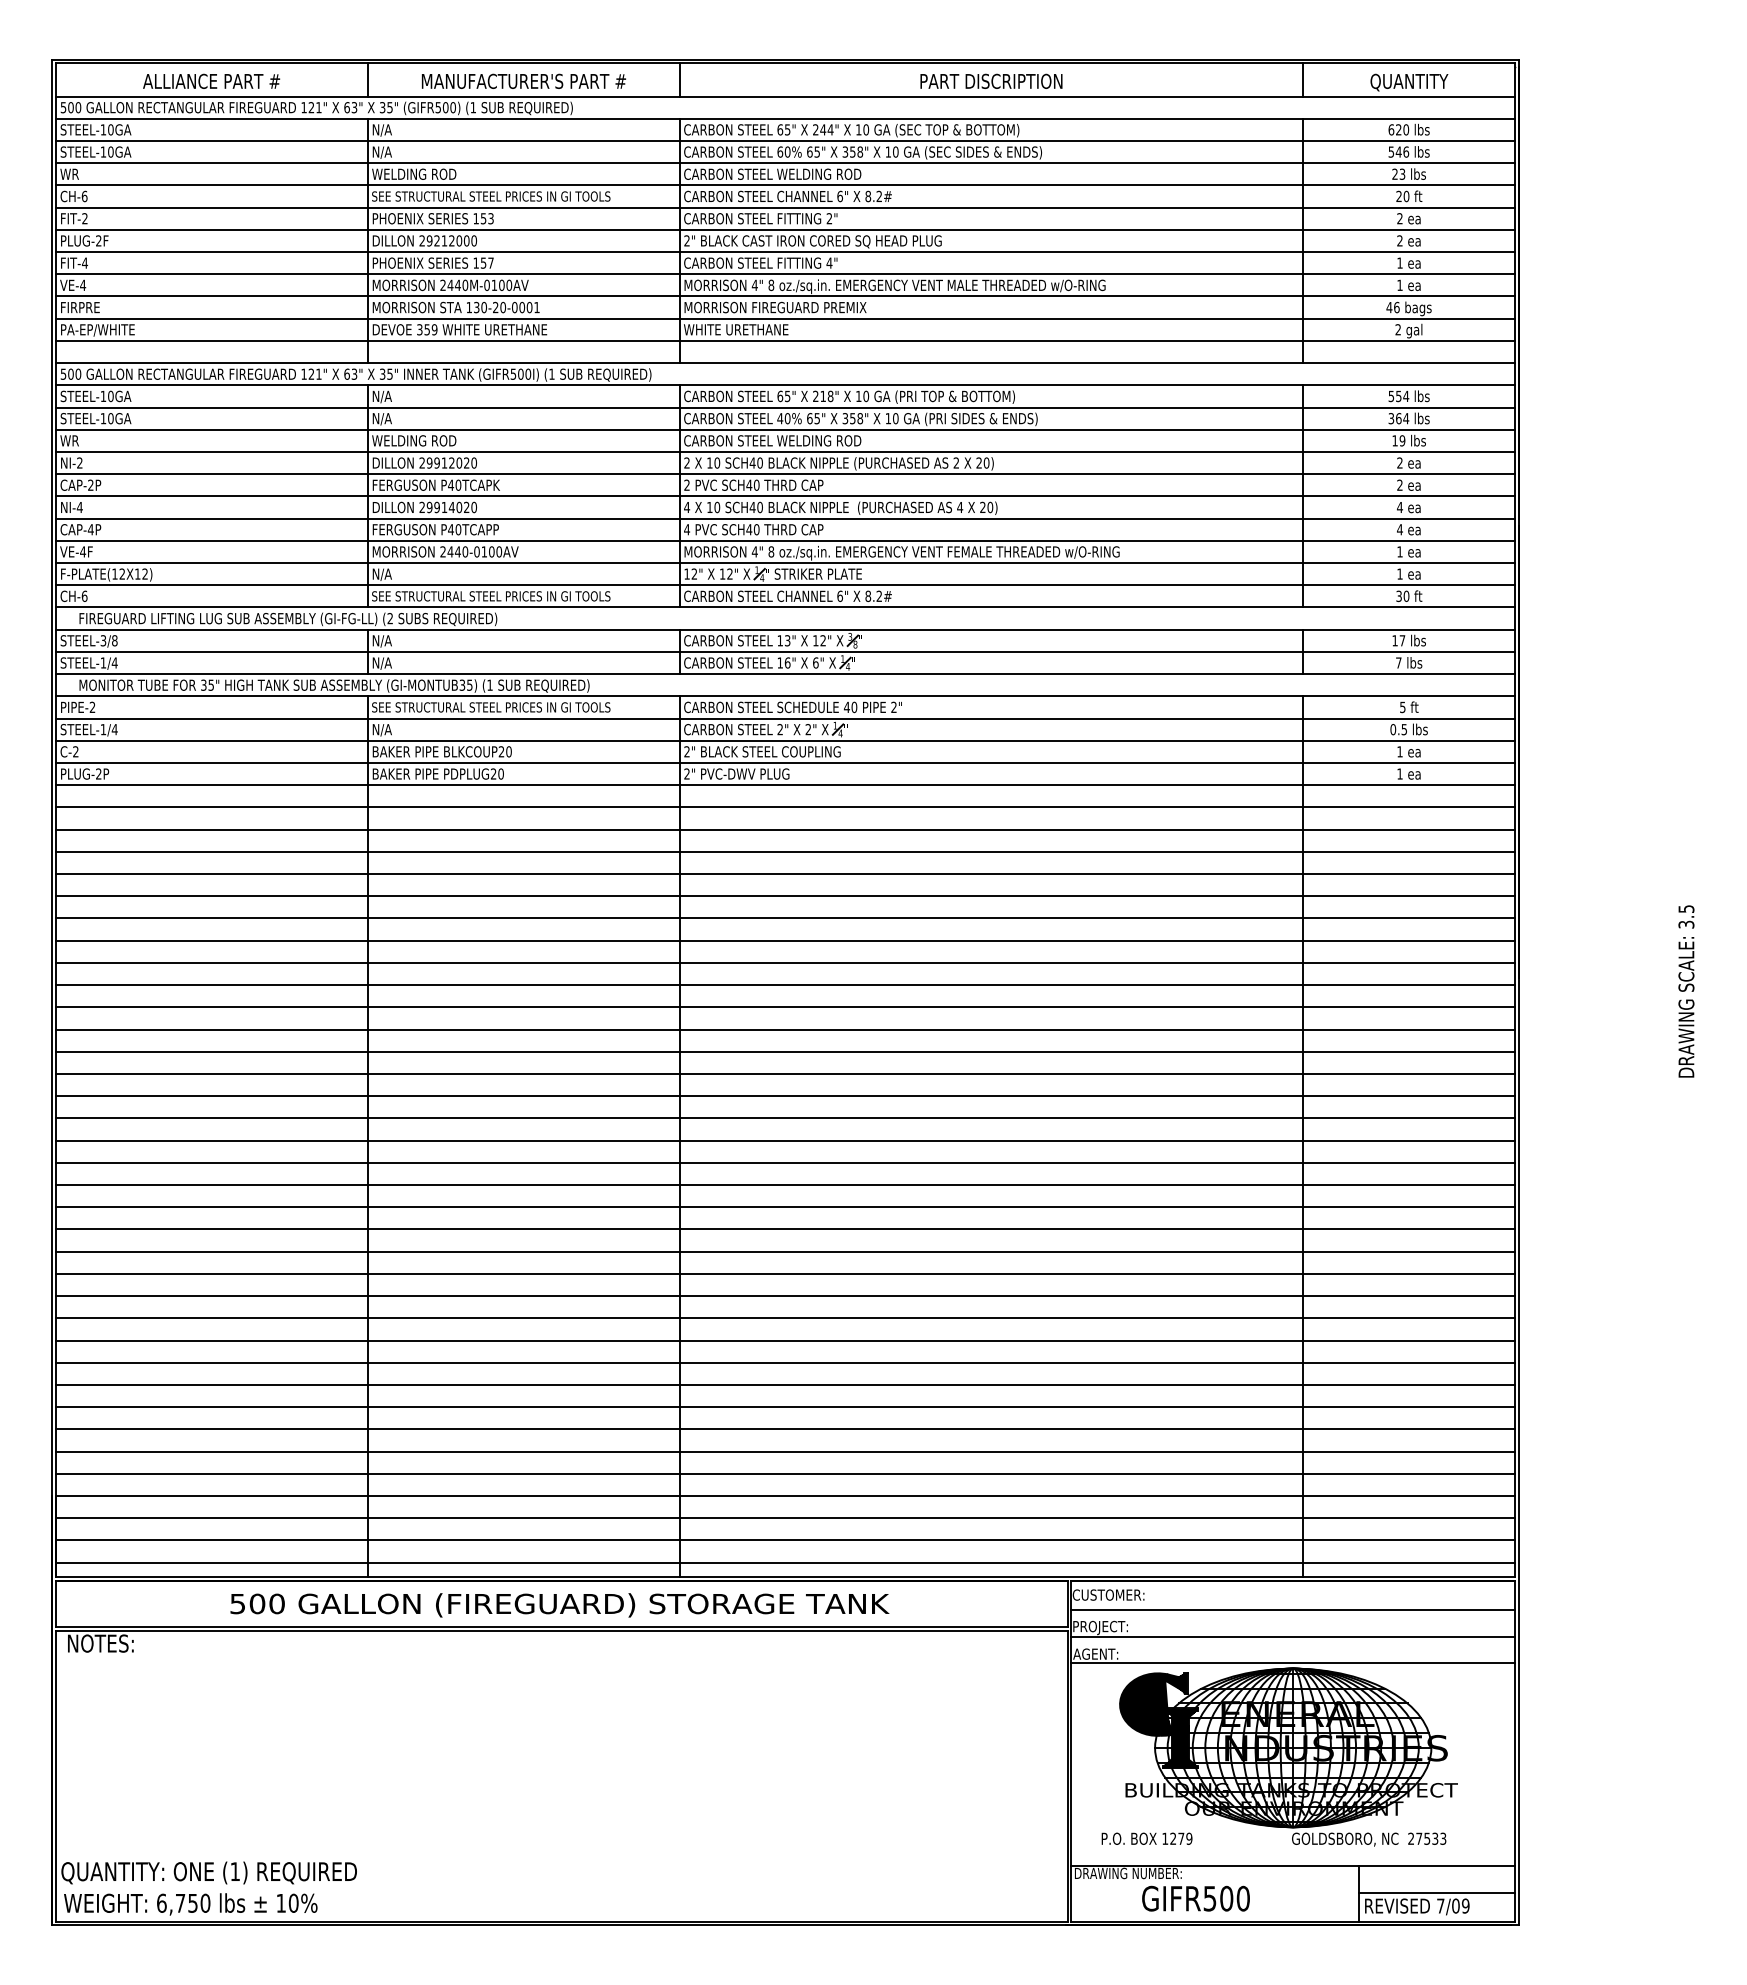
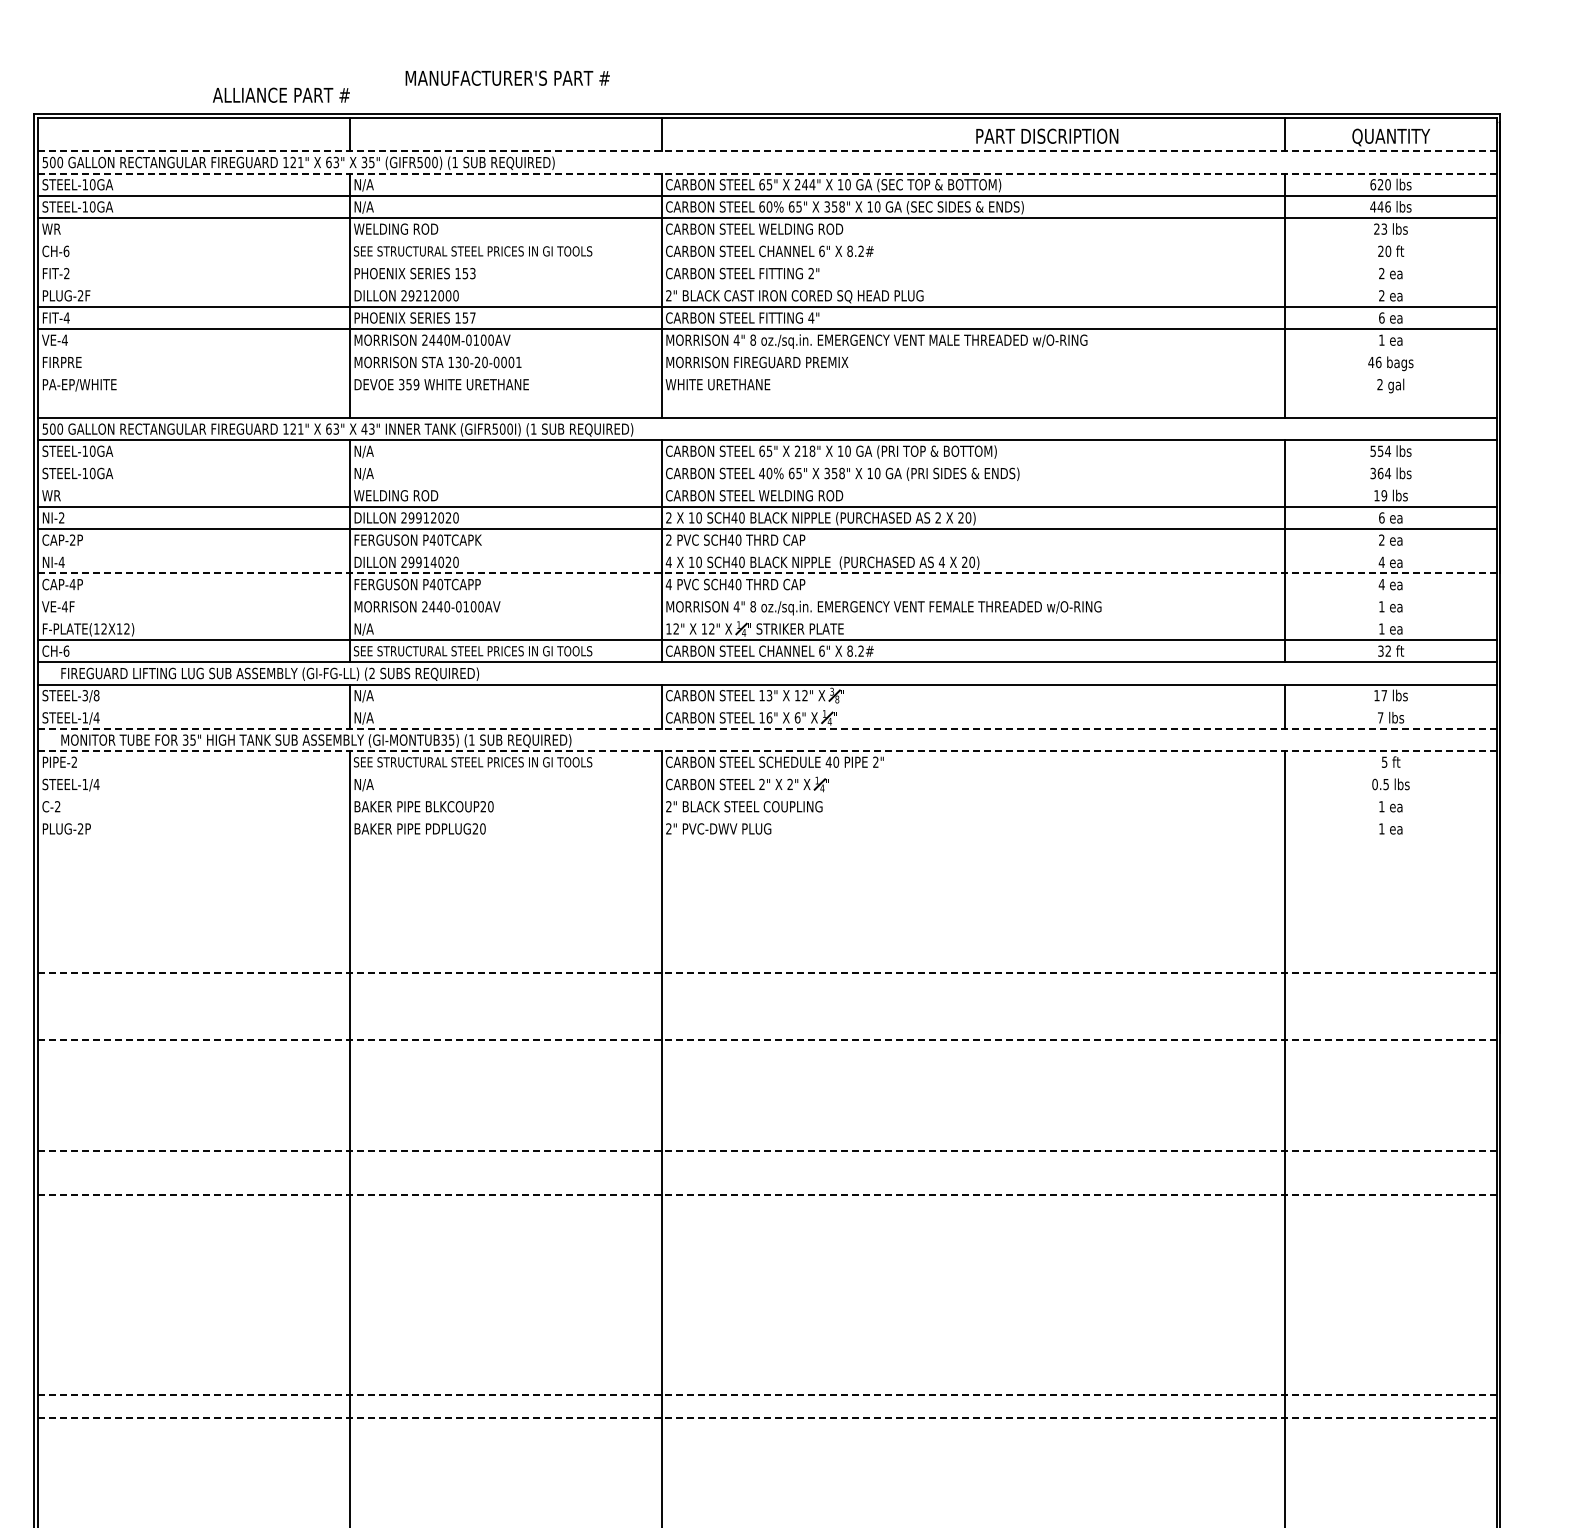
text: (211, 80) -> (281, 94), moved
text: (523, 80) -> (507, 77), moved
text: (991, 80) -> (1047, 135), moved
line: (785, 96) -> (767, 151), solid -> dashed
line: (785, 118) -> (767, 173), solid -> dashed
text: (1391, 151) -> (1373, 206), 546 -> 446
line: (785, 185) -> (767, 240), removed
line: (785, 207) -> (767, 262), removed
line: (785, 229) -> (767, 284), removed
text: (1399, 262) -> (1381, 317), 1 -> 6
line: (785, 296) -> (767, 351), removed
line: (785, 318) -> (767, 373), removed
line: (785, 340) -> (767, 395), removed
text: (385, 373) -> (367, 428), 35" -> 43"
line: (785, 407) -> (767, 462), removed
line: (785, 429) -> (767, 484), removed
text: (1399, 462) -> (1381, 517), 2 -> 6
line: (785, 496) -> (767, 551), removed
line: (785, 518) -> (767, 573), solid -> dashed
line: (785, 540) -> (767, 595), removed
line: (785, 563) -> (767, 618), removed
text: (1406, 595) -> (1388, 650), 30 -> 32
line: (785, 651) -> (767, 706), removed
line: (785, 674) -> (767, 729), solid -> dashed
line: (785, 696) -> (767, 751), solid -> dashed
line: (785, 718) -> (767, 773), removed
line: (785, 740) -> (767, 795), removed
line: (785, 762) -> (767, 817), removed
line: (785, 785) -> (767, 840), removed
line: (785, 807) -> (767, 862), removed
line: (785, 829) -> (767, 884), removed
line: (785, 851) -> (767, 906), removed
line: (785, 874) -> (767, 929), removed
line: (785, 896) -> (767, 951), removed
line: (785, 918) -> (767, 973), solid -> dashed
line: (785, 940) -> (767, 995), removed
line: (785, 962) -> (767, 1017), removed
line: (785, 985) -> (767, 1040), solid -> dashed
line: (785, 1007) -> (767, 1062), removed
line: (785, 1029) -> (767, 1084), removed
line: (785, 1051) -> (767, 1106), removed
line: (785, 1073) -> (767, 1128), removed
line: (785, 1096) -> (767, 1151), solid -> dashed
line: (785, 1118) -> (767, 1173), removed
line: (785, 1140) -> (767, 1195), solid -> dashed
line: (785, 1162) -> (767, 1217), removed
line: (785, 1185) -> (767, 1240), removed
line: (785, 1207) -> (767, 1262), removed
line: (785, 1229) -> (767, 1284), removed
line: (785, 1251) -> (767, 1306), removed
line: (785, 1273) -> (767, 1328), removed
line: (785, 1296) -> (767, 1351), removed
line: (785, 1318) -> (767, 1373), removed
line: (785, 1340) -> (767, 1395), solid -> dashed
line: (785, 1362) -> (767, 1417), solid -> dashed
line: (785, 1384) -> (767, 1439), removed
line: (785, 1407) -> (767, 1462), removed
line: (785, 1429) -> (767, 1484), removed
line: (785, 1451) -> (767, 1506), removed

